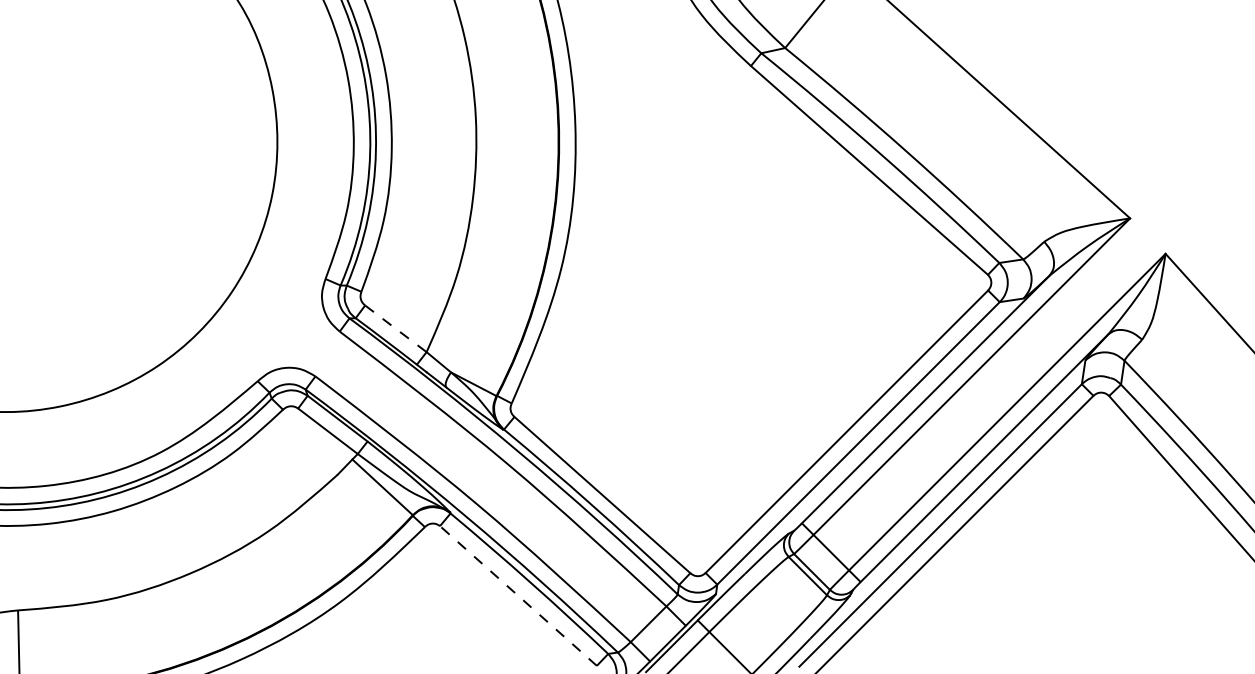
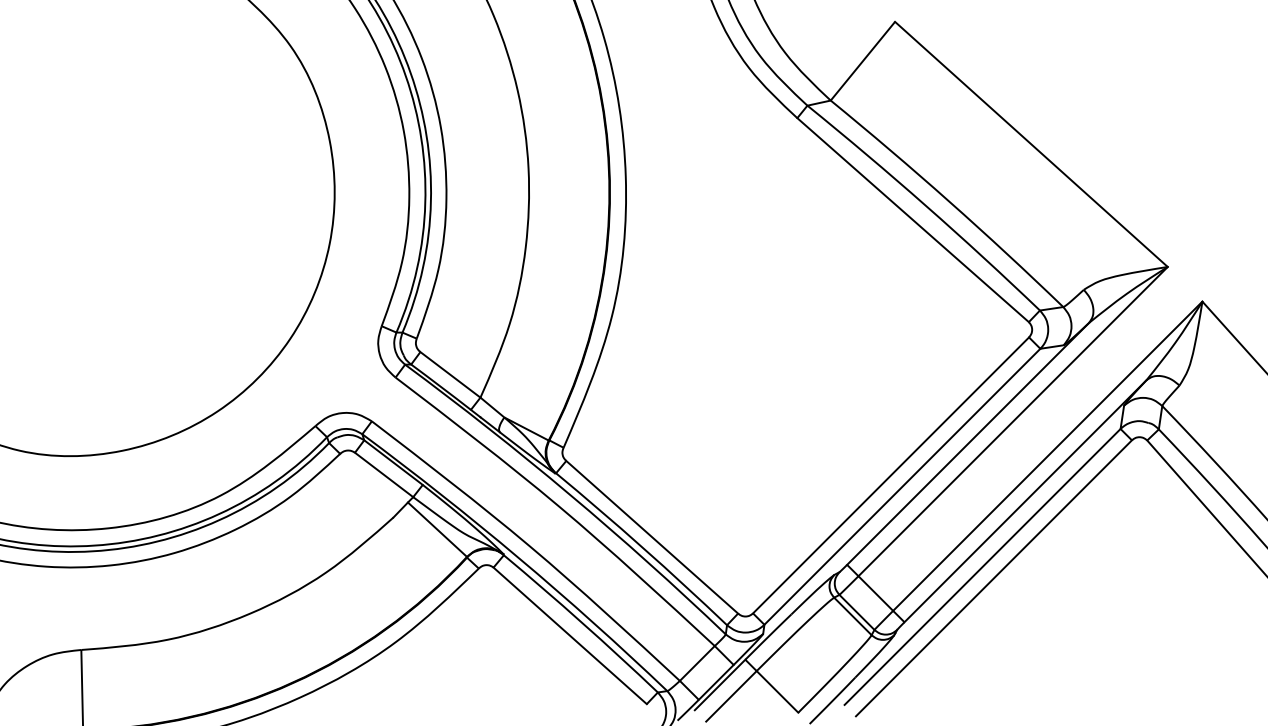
line: (395, 328) -> (450, 374), dashed -> solid
line: (518, 595) -> (570, 635), dashed -> solid

